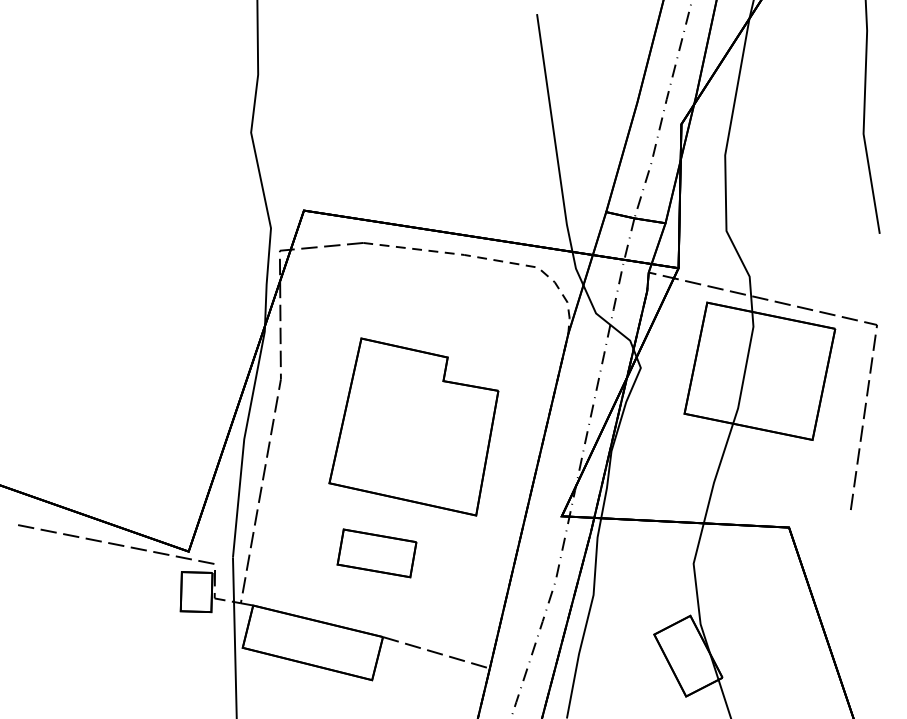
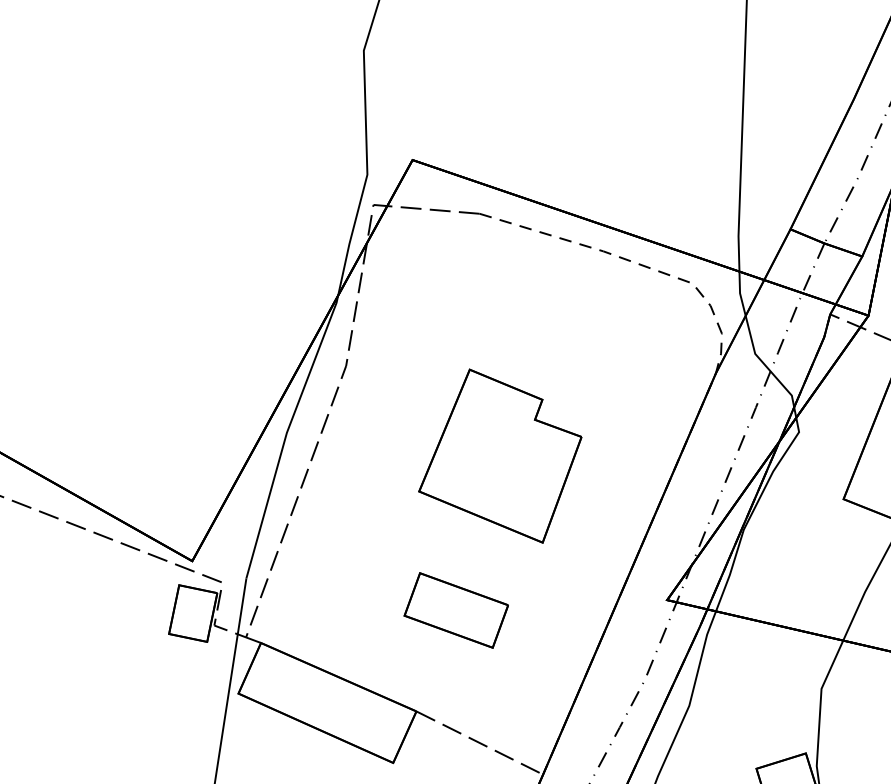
part: (413, 426) -> (501, 454), size x0.7
part: (376, 553) -> (455, 610), moved

